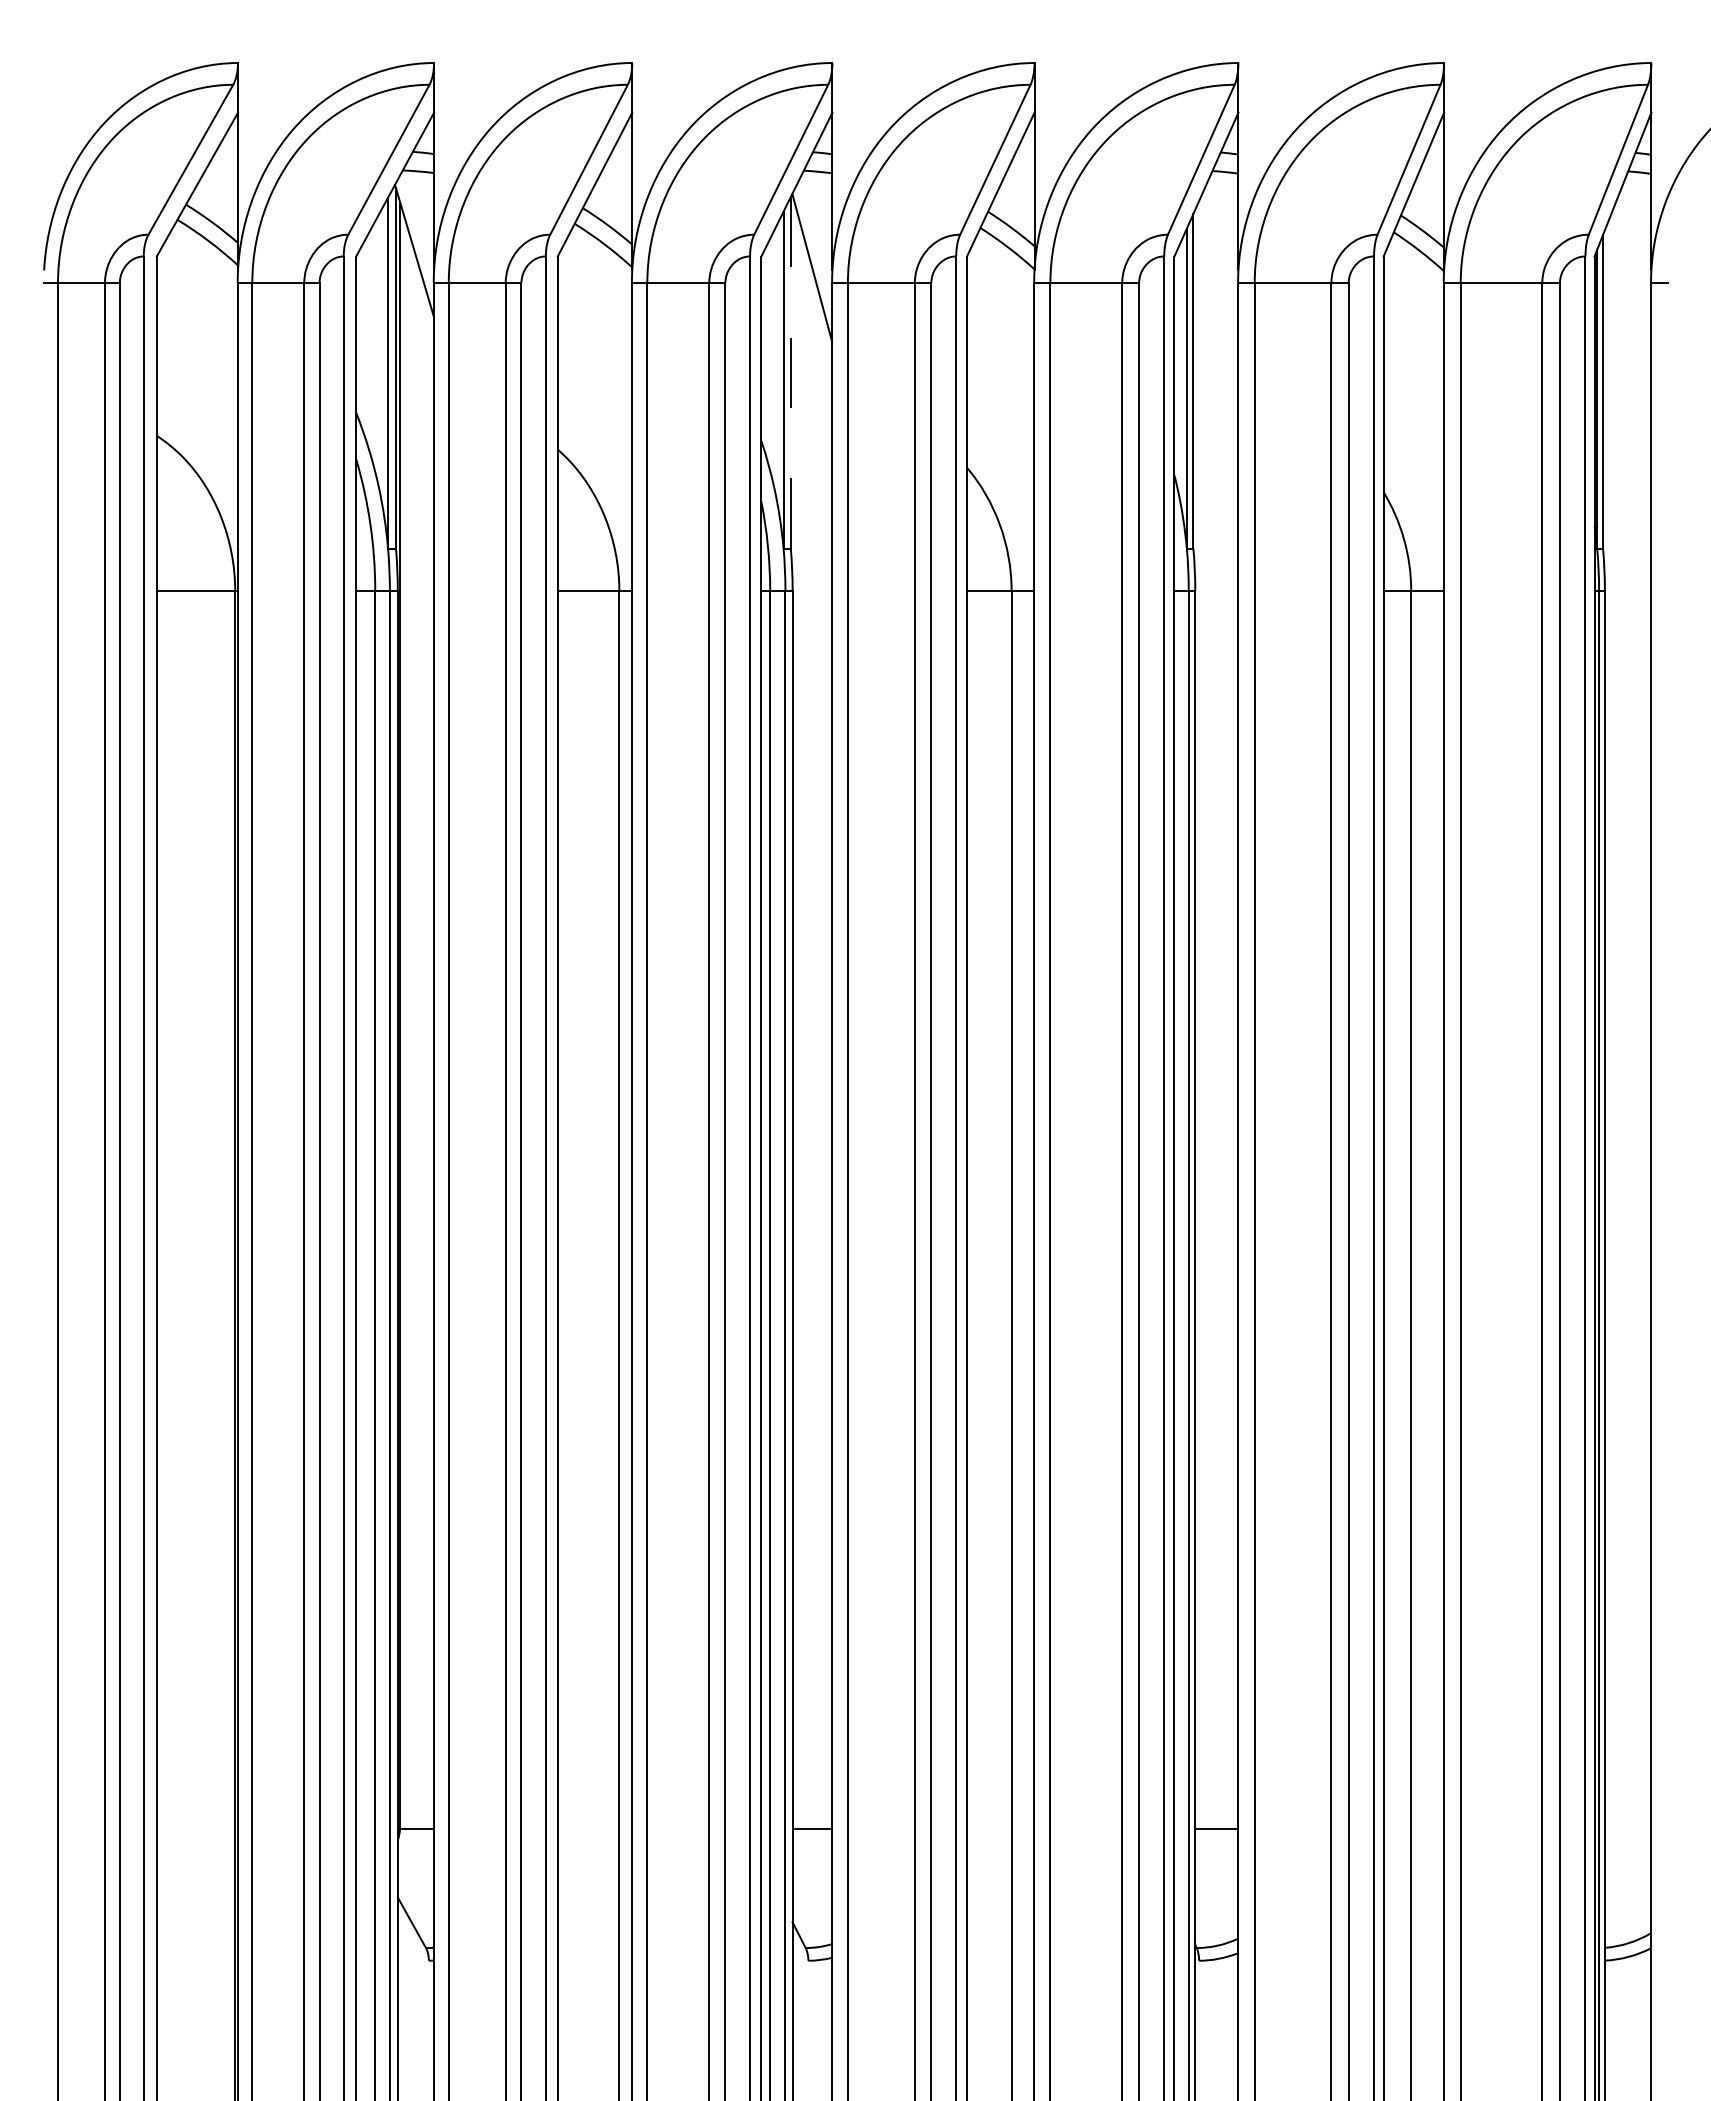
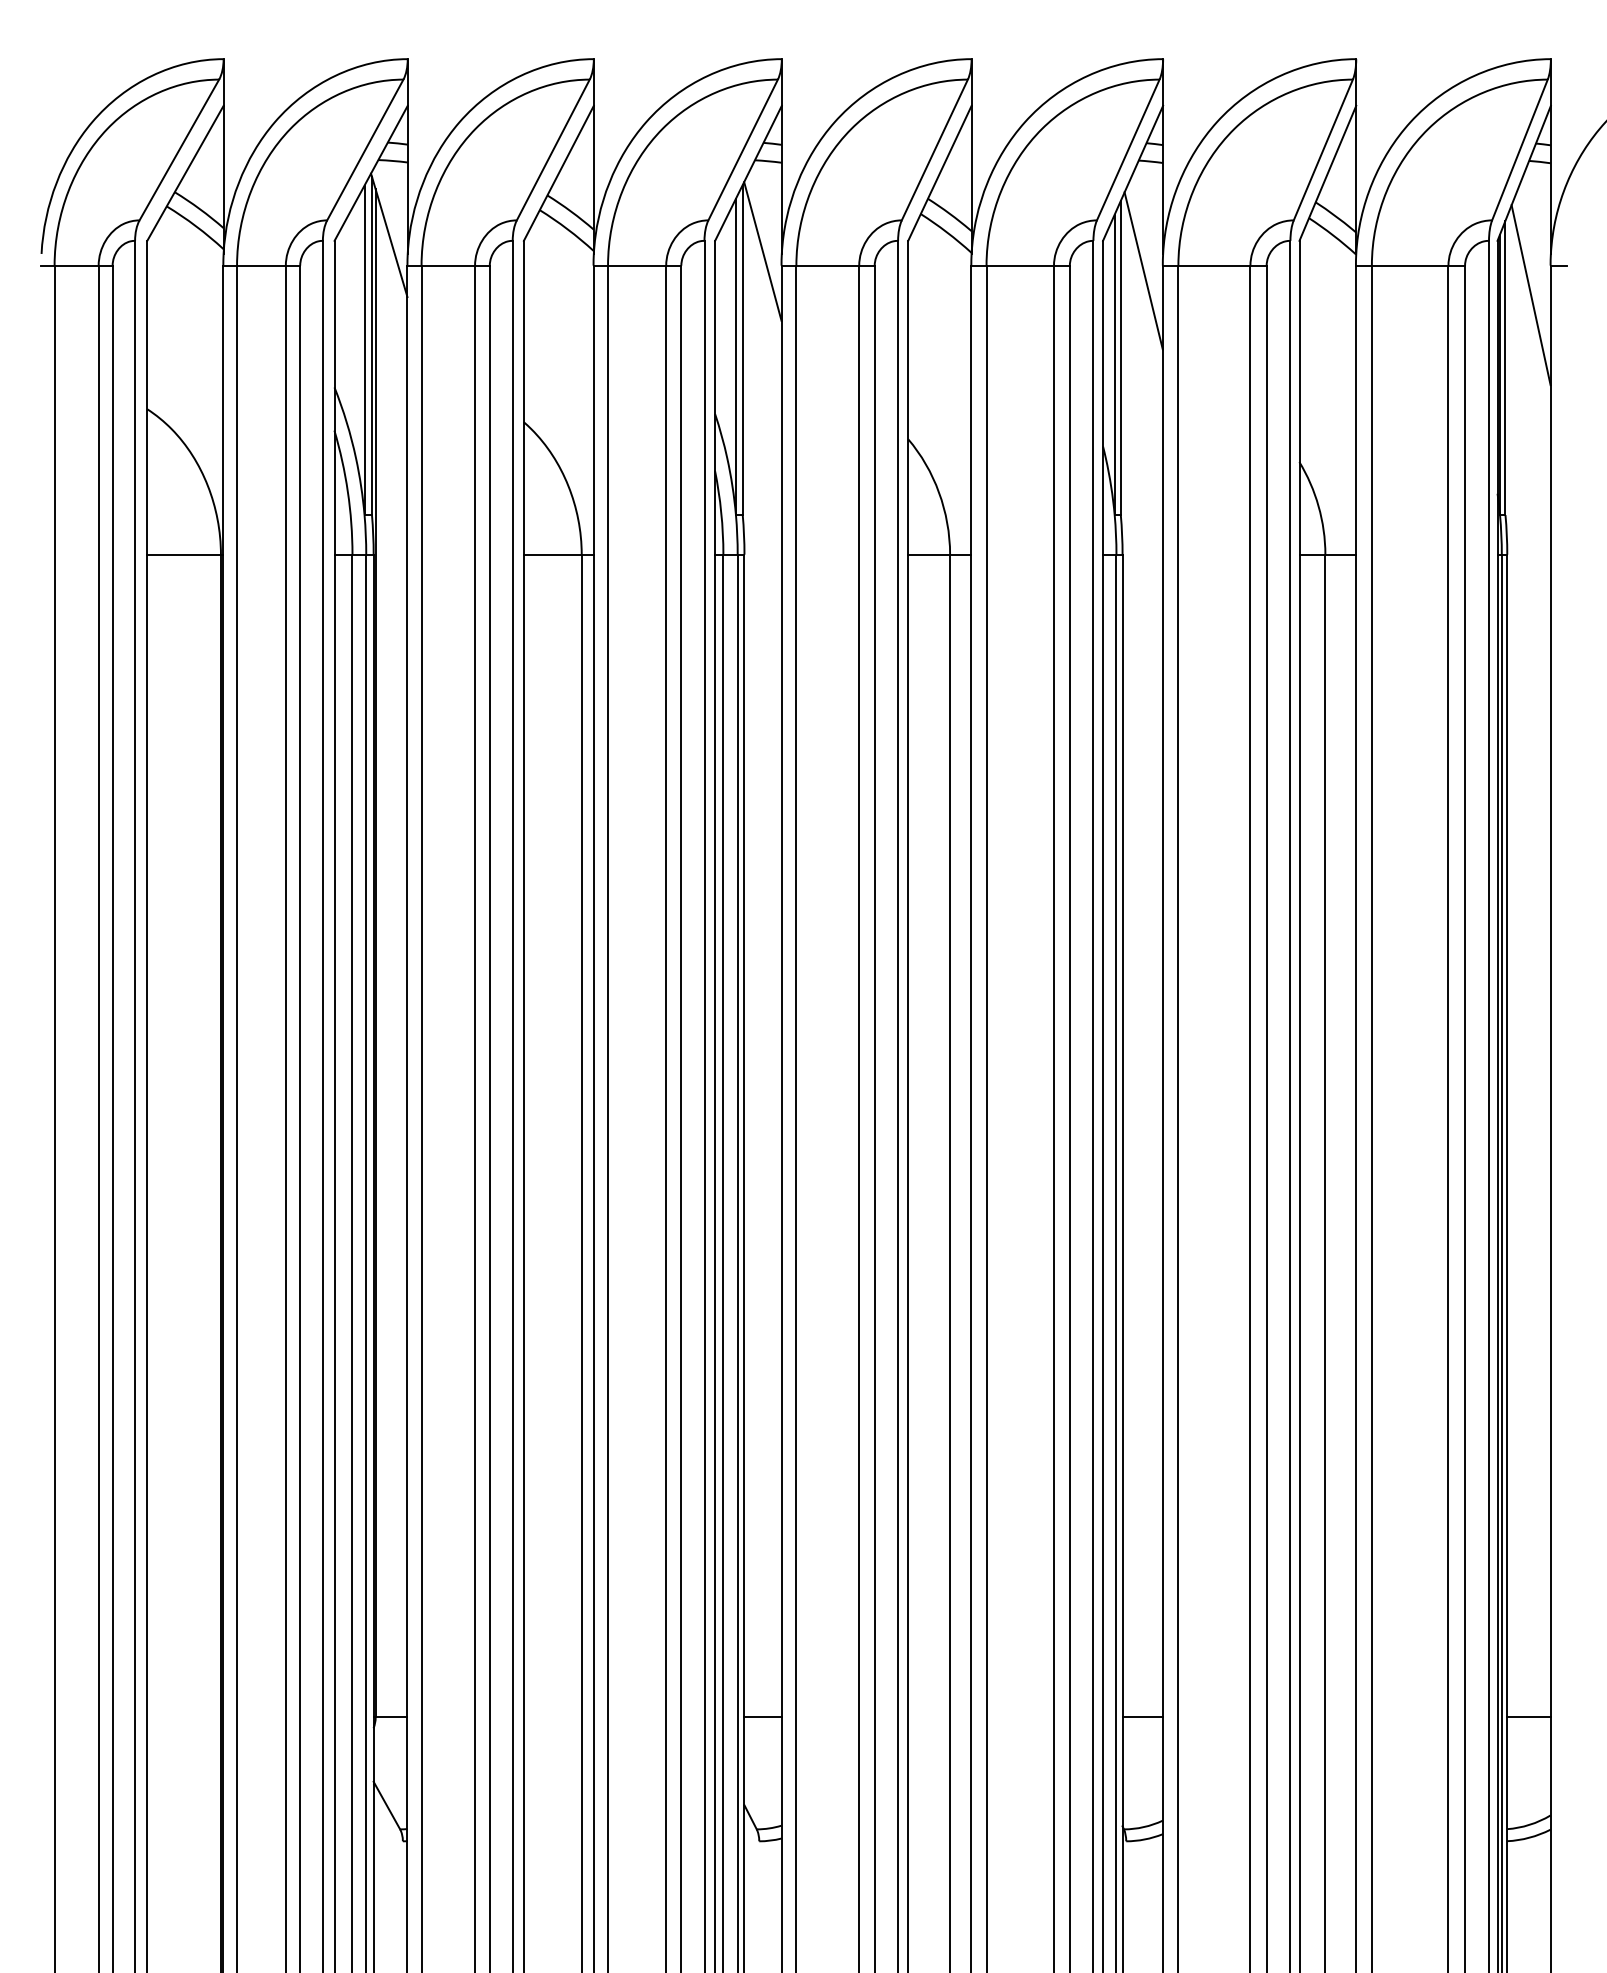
line: (1217, 288) -> (1143, 270), added
line: (1630, 314) -> (1531, 295), added
line: (790, 372) -> (742, 349), dashed -> solid
line: (1627, 1828) -> (1528, 1717), added

